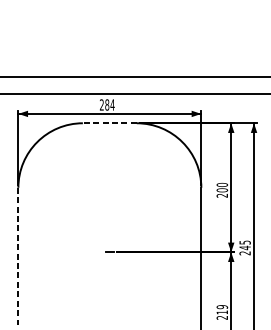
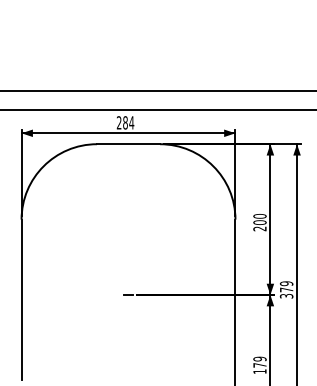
line: (109, 123) -> (128, 144), dashed -> solid
text: (245, 247) -> (286, 289), 245 -> 379
line: (18, 256) -> (21, 300), dashed -> solid
text: (221, 315) -> (259, 368), 219 -> 179

